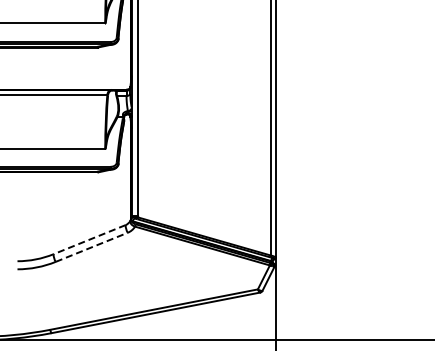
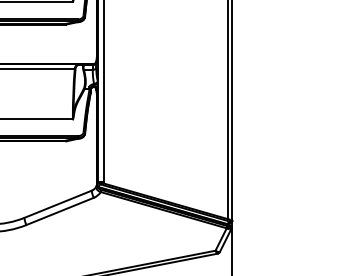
line: (89, 239) -> (58, 204), dashed -> solid
line: (91, 247) -> (59, 211), dashed -> solid

